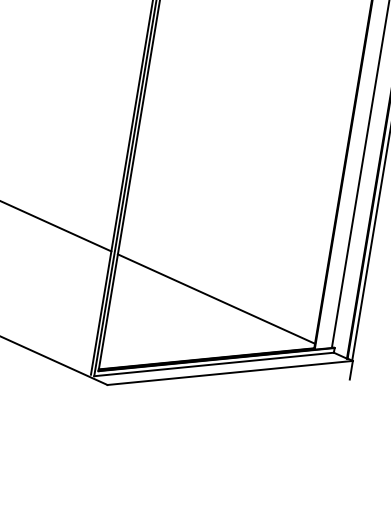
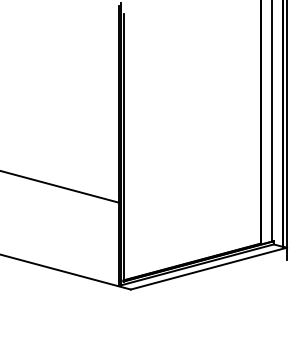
line: (215, 297) -> (191, 221), removed

